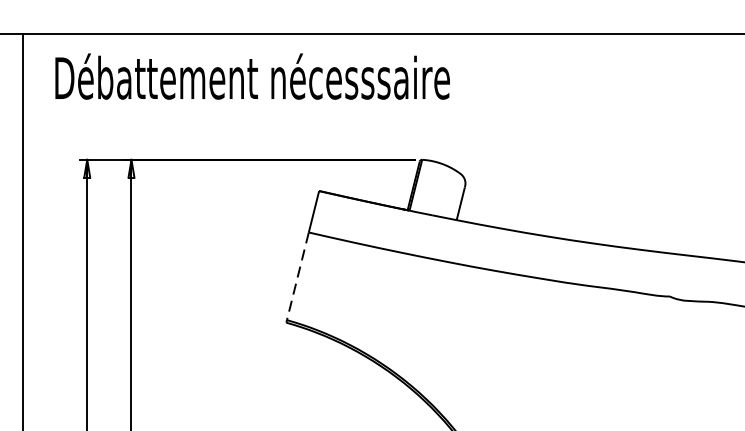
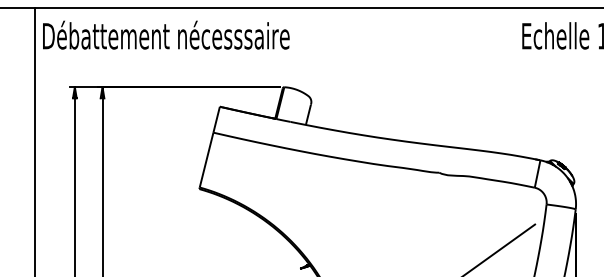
text: (252, 75) -> (166, 34), moved
line: (297, 275) -> (206, 159), dashed -> solid

